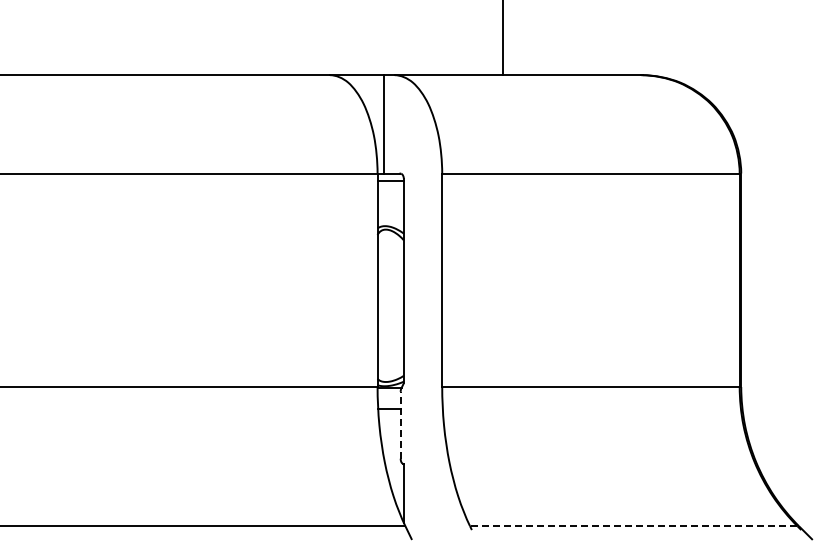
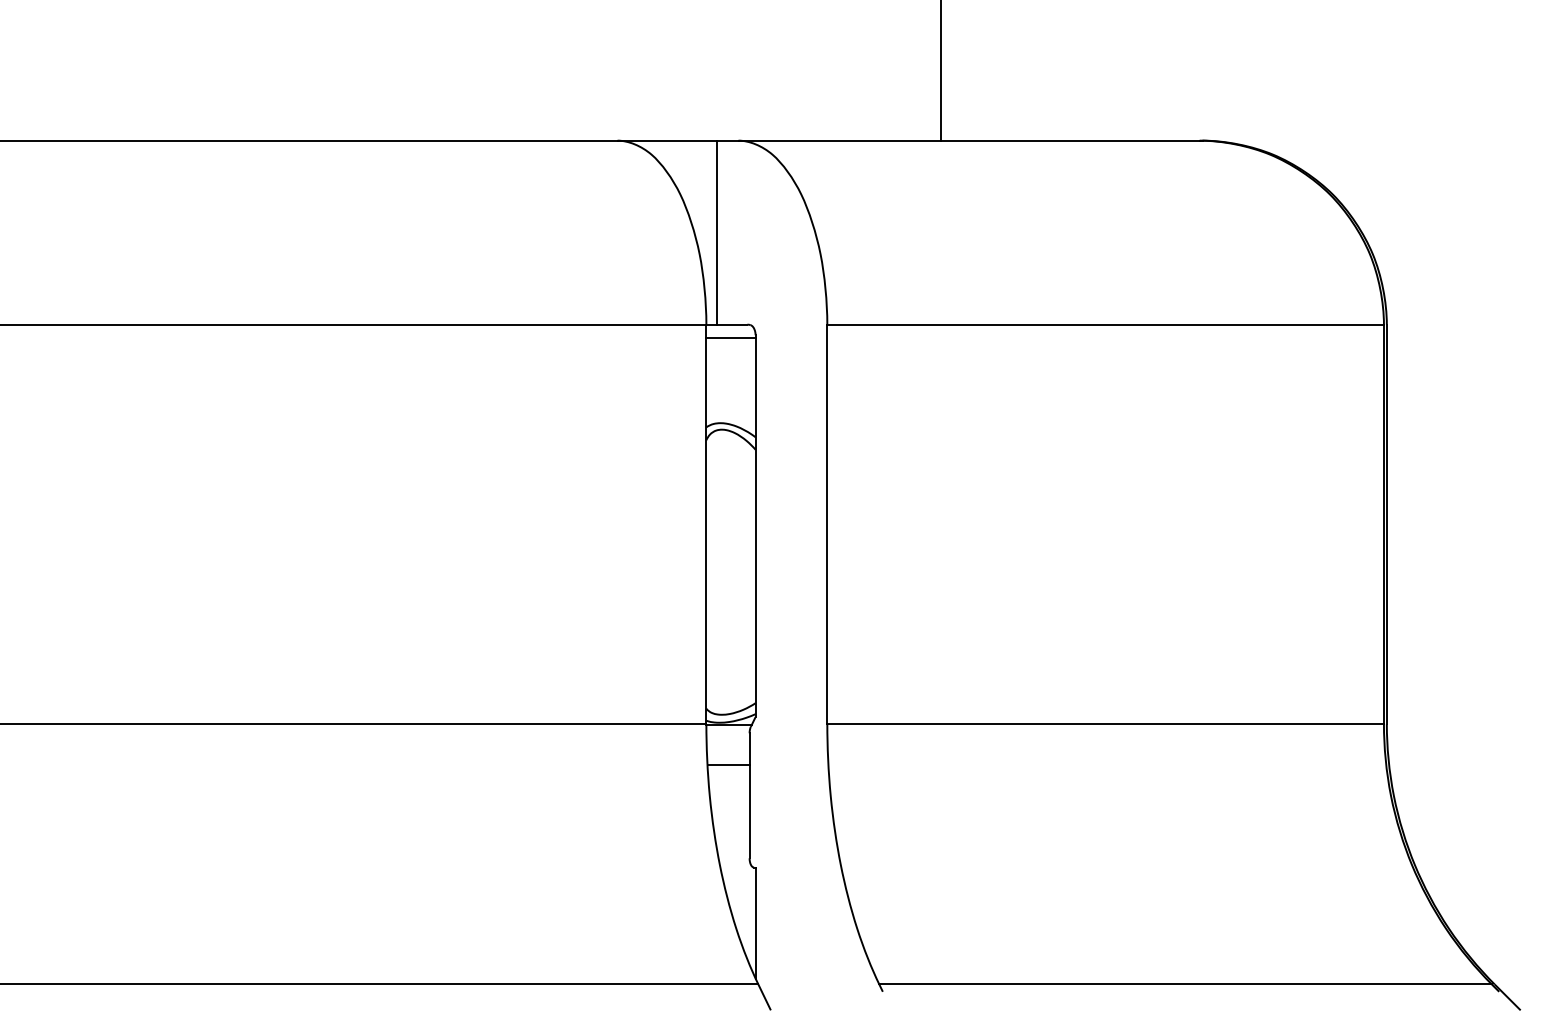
line: (400, 424) -> (749, 794), dashed -> solid
line: (633, 526) -> (1185, 985), dashed -> solid

